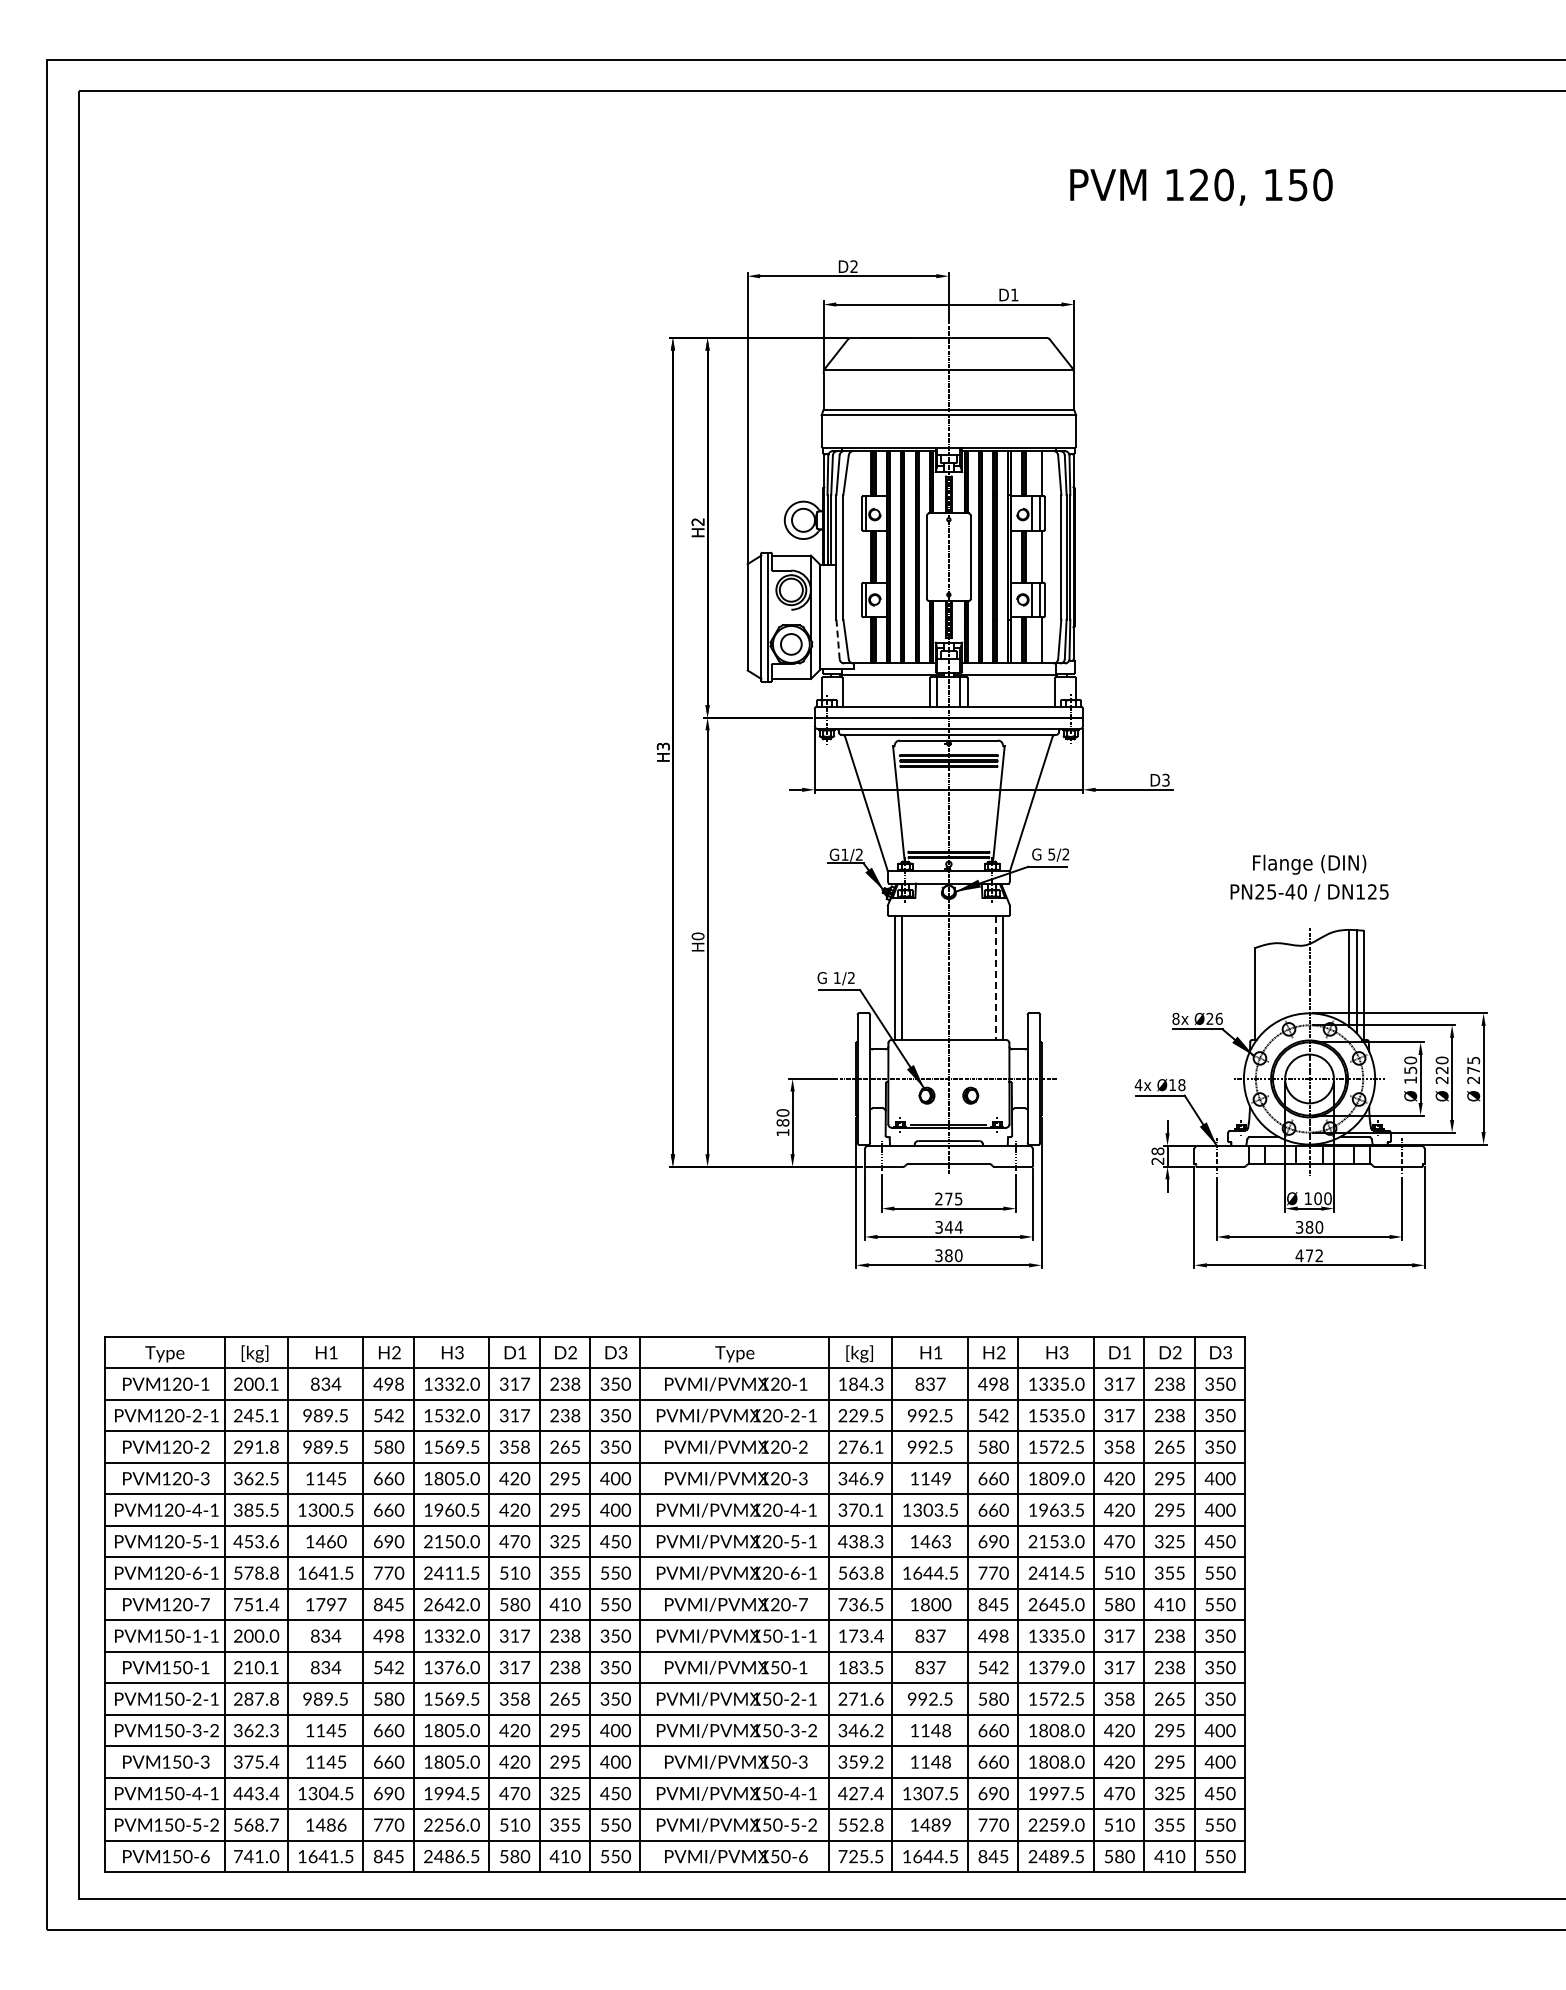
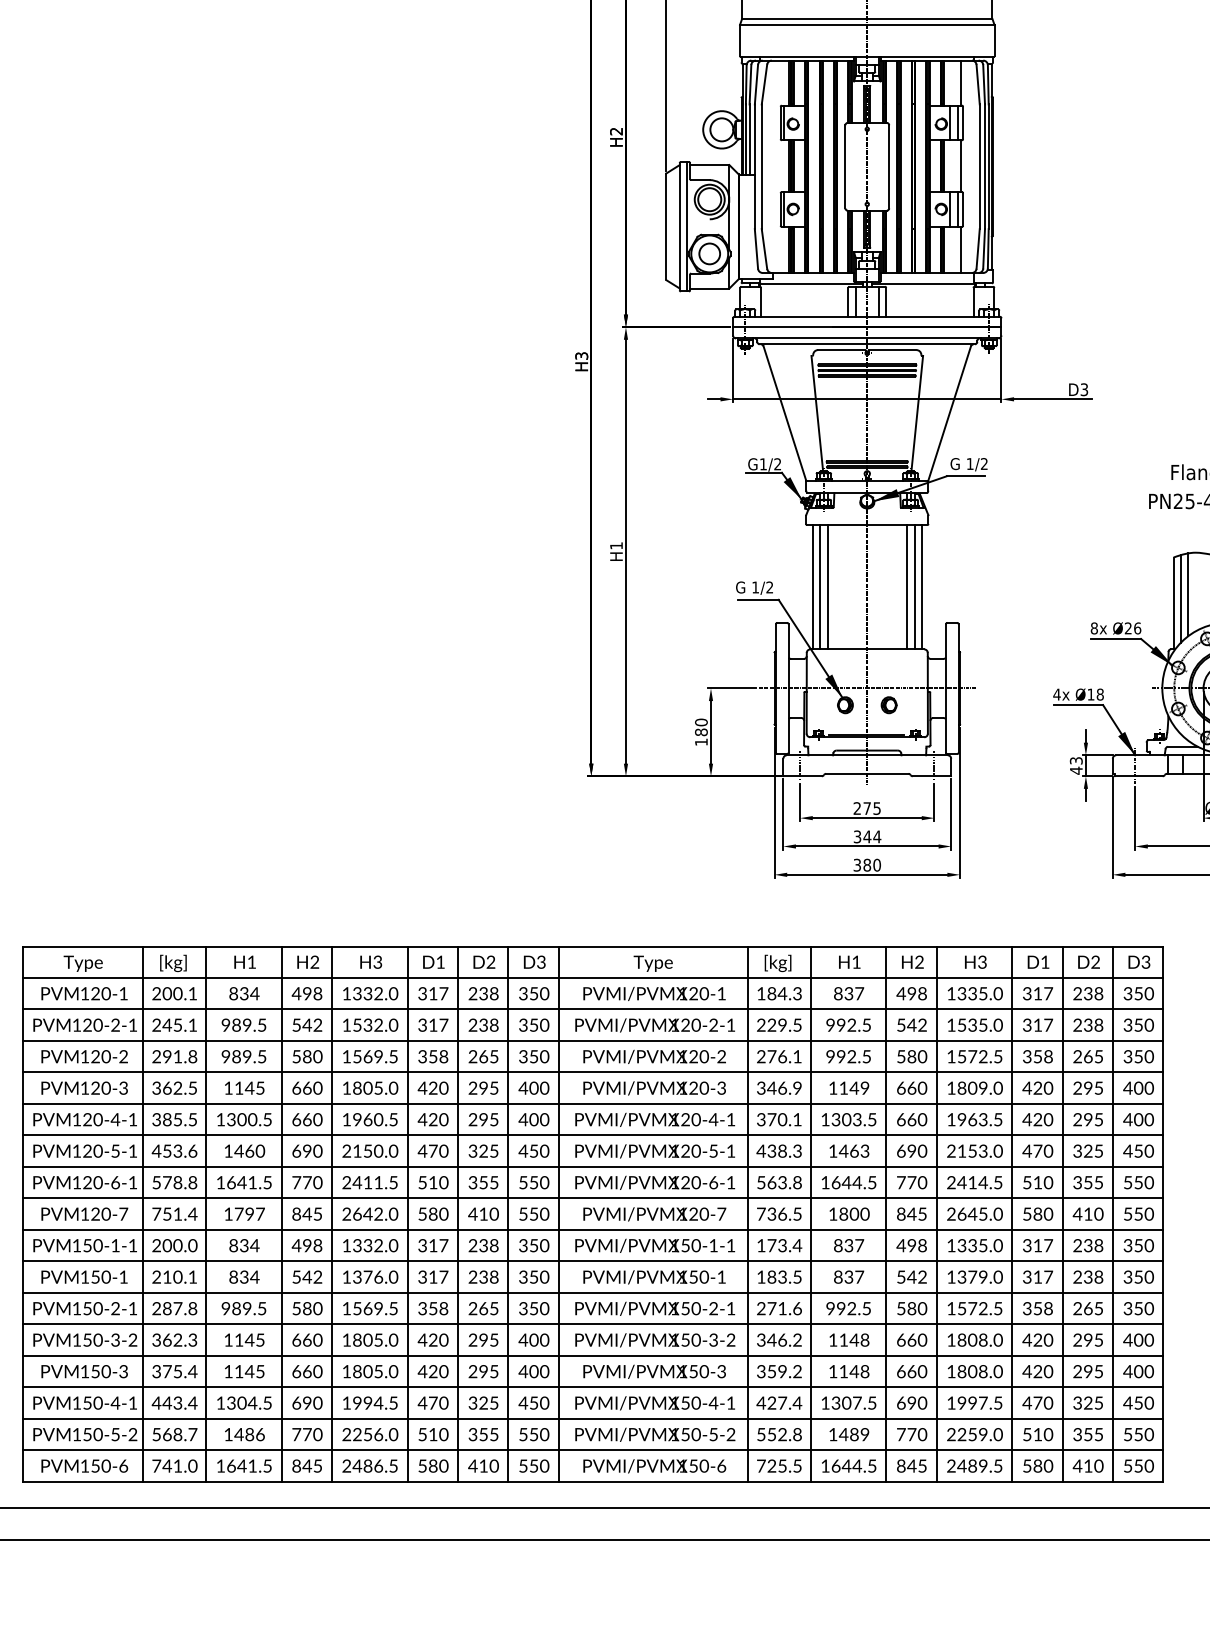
line: (838, 639) -> (756, 249), dashed -> solid
text: (1051, 854) -> (969, 464), 5/2 -> 1/2
text: (697, 936) -> (615, 546), H0 -> H1
line: (909, 977) -> (827, 587), added
line: (988, 977) -> (906, 587), added
line: (996, 978) -> (914, 588), dashed -> solid
line: (1269, 984) -> (1187, 594), added
line: (1262, 989) -> (1180, 599), added
text: (1157, 1156) -> (1075, 766), 28 -> 43

